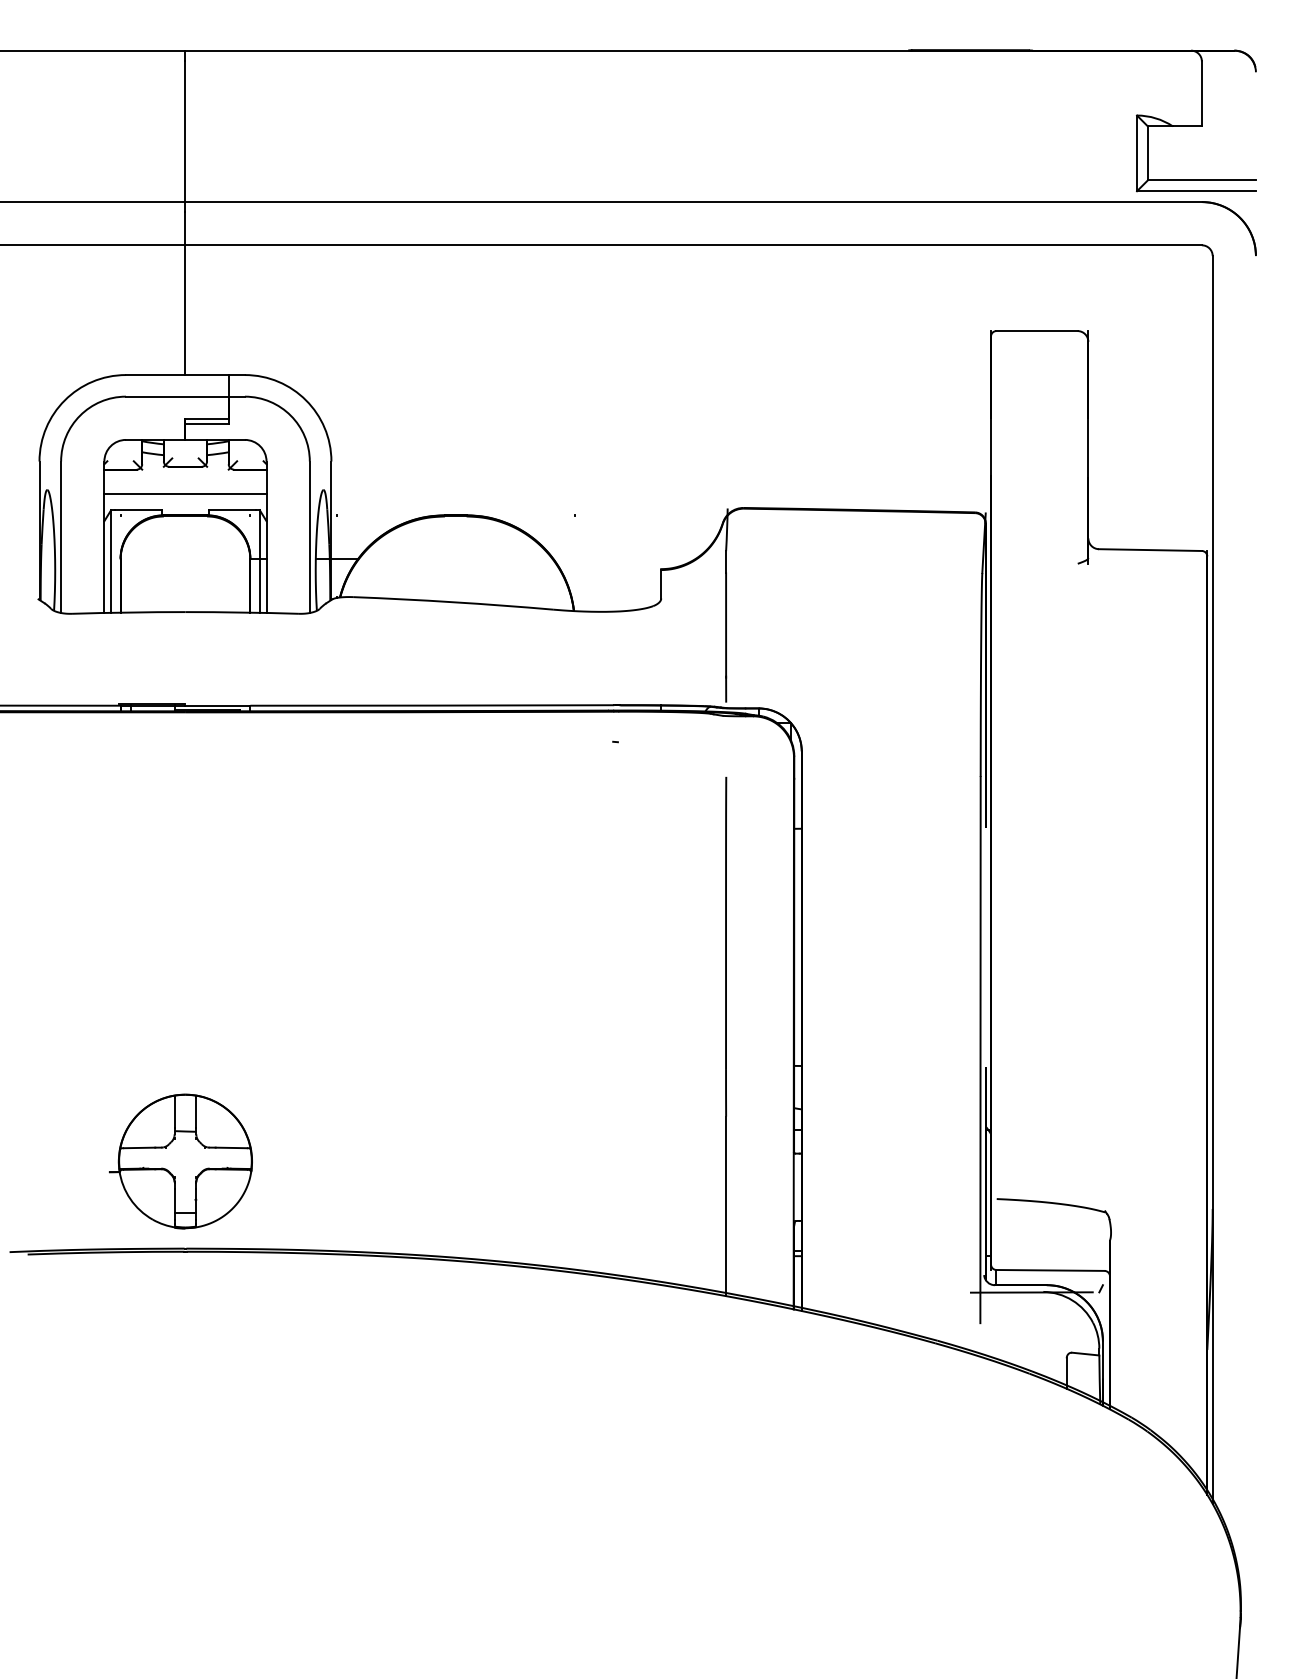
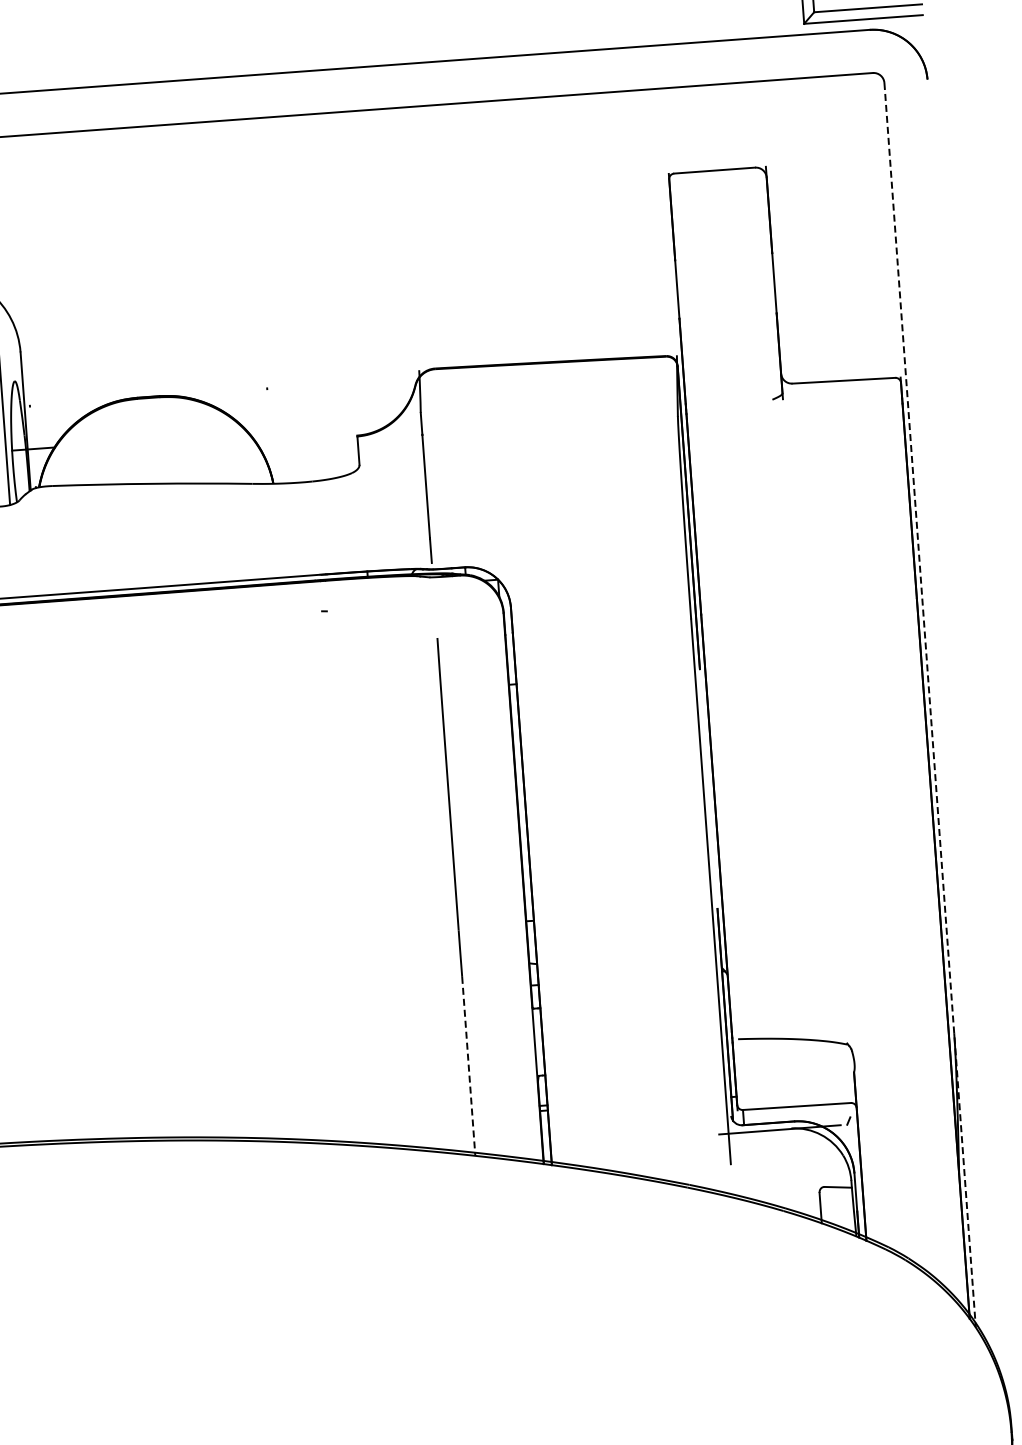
line: (1212, 880) -> (929, 705), solid -> dashed
line: (726, 1206) -> (469, 1066), solid -> dashed

